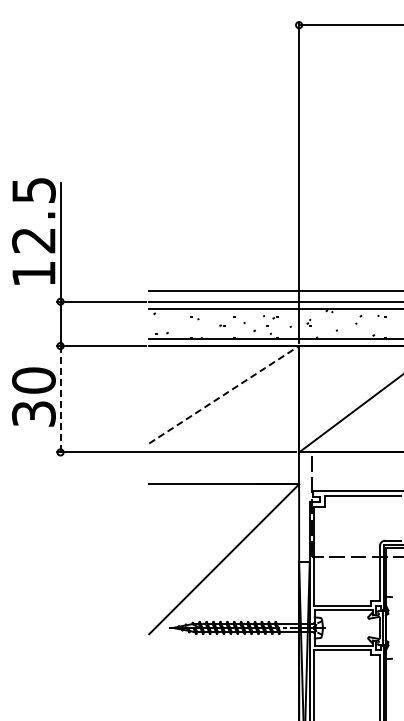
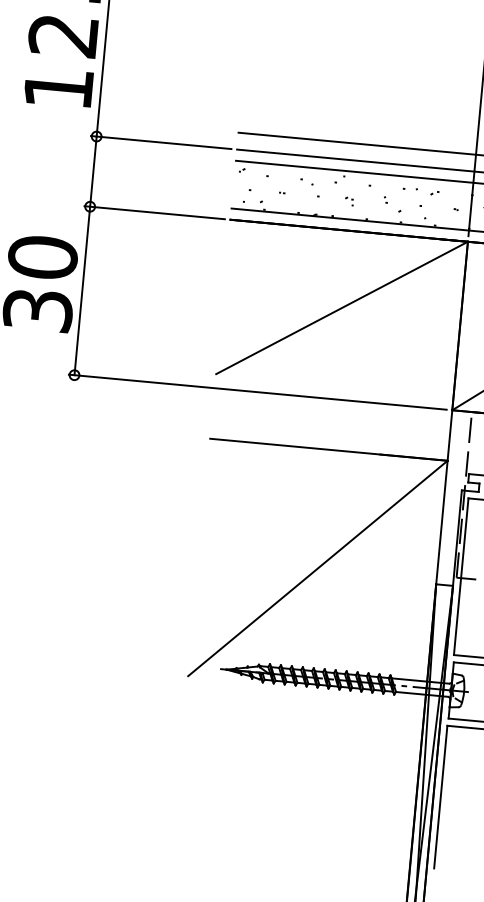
line: (224, 394) -> (342, 307), dashed -> solid
line: (60, 399) -> (82, 291), dashed -> solid

